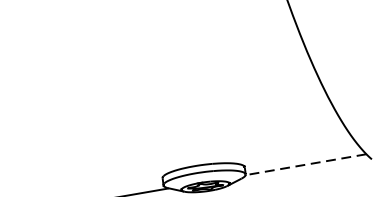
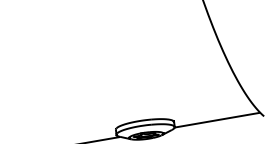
line: (306, 165) -> (217, 120), dashed -> solid

